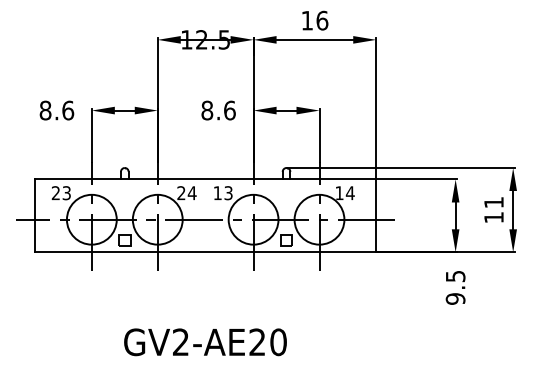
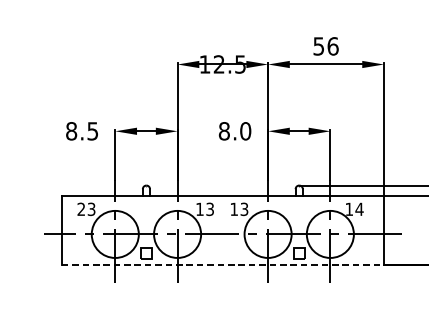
text: (306, 20) -> (318, 46), 16 -> 56
text: (68, 110) -> (93, 131), 8.6 -> 8.5
text: (229, 110) -> (245, 131), 8.6 -> 8.0
text: (186, 193) -> (204, 209), 24 -> 13
line: (205, 252) -> (222, 265), solid -> dashed

